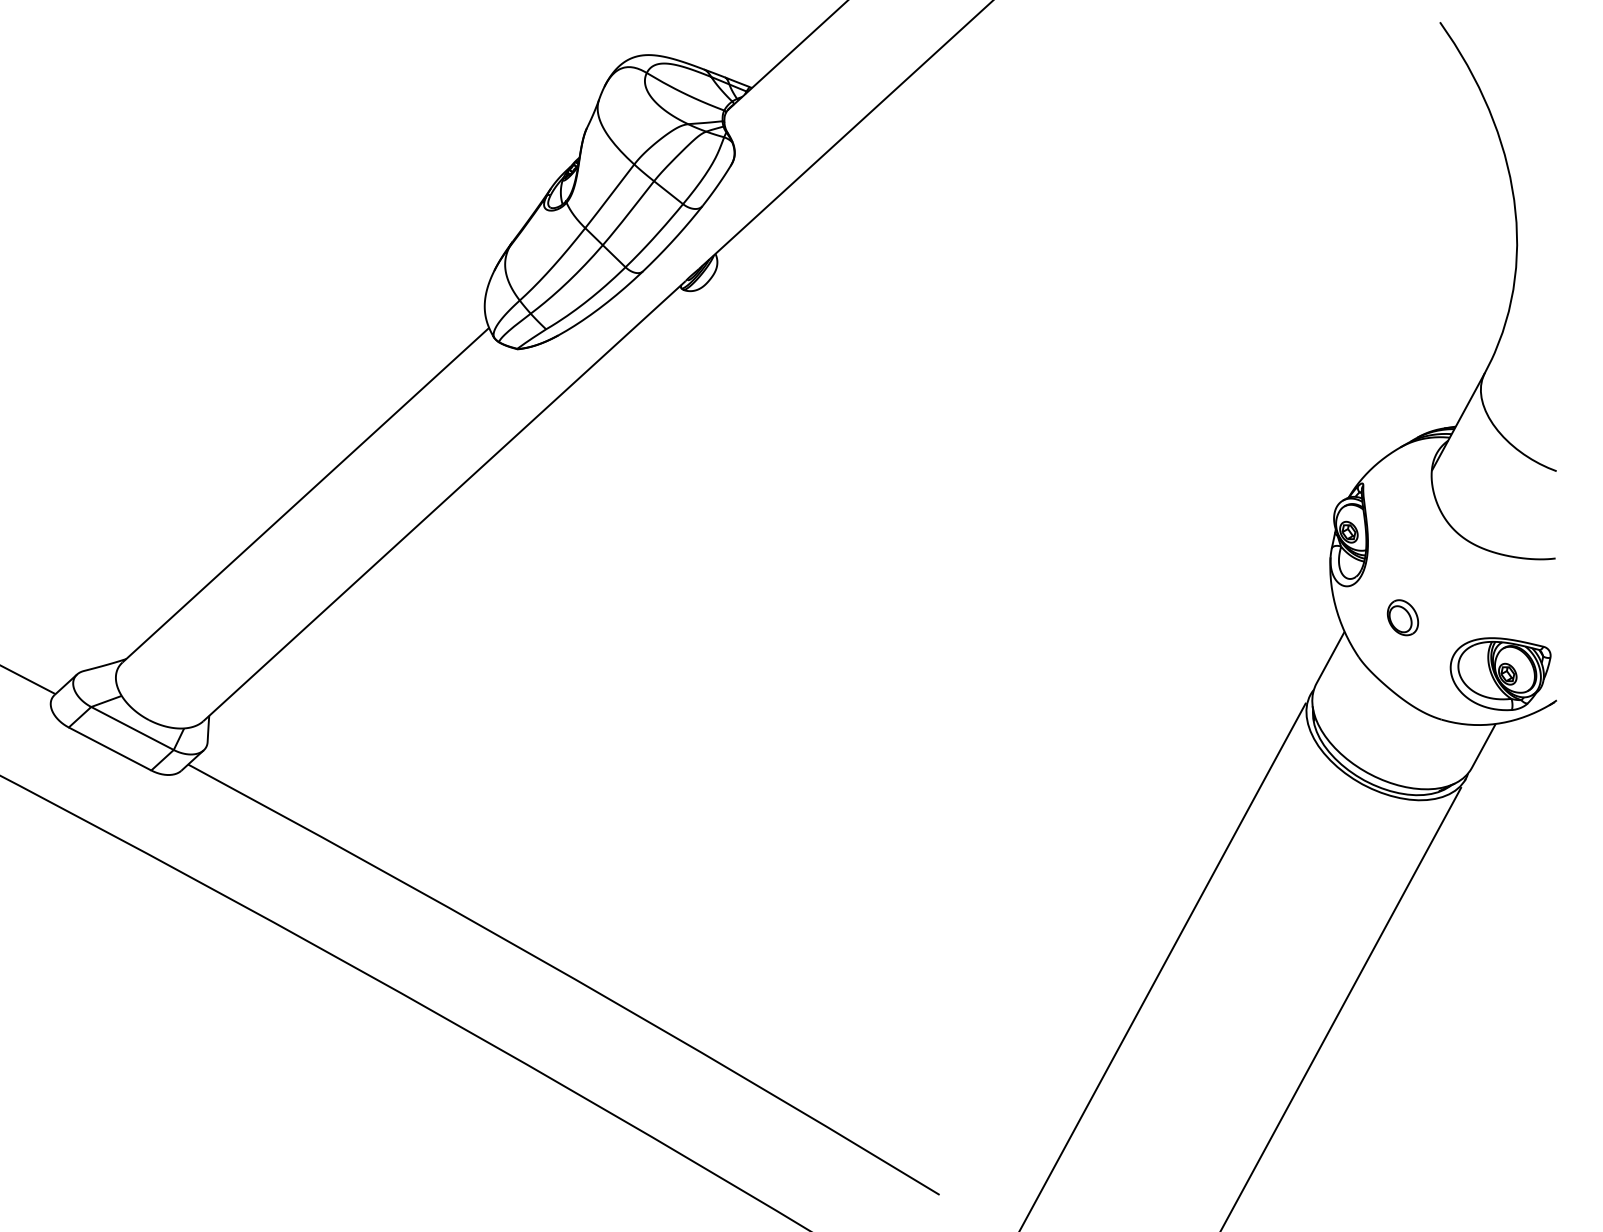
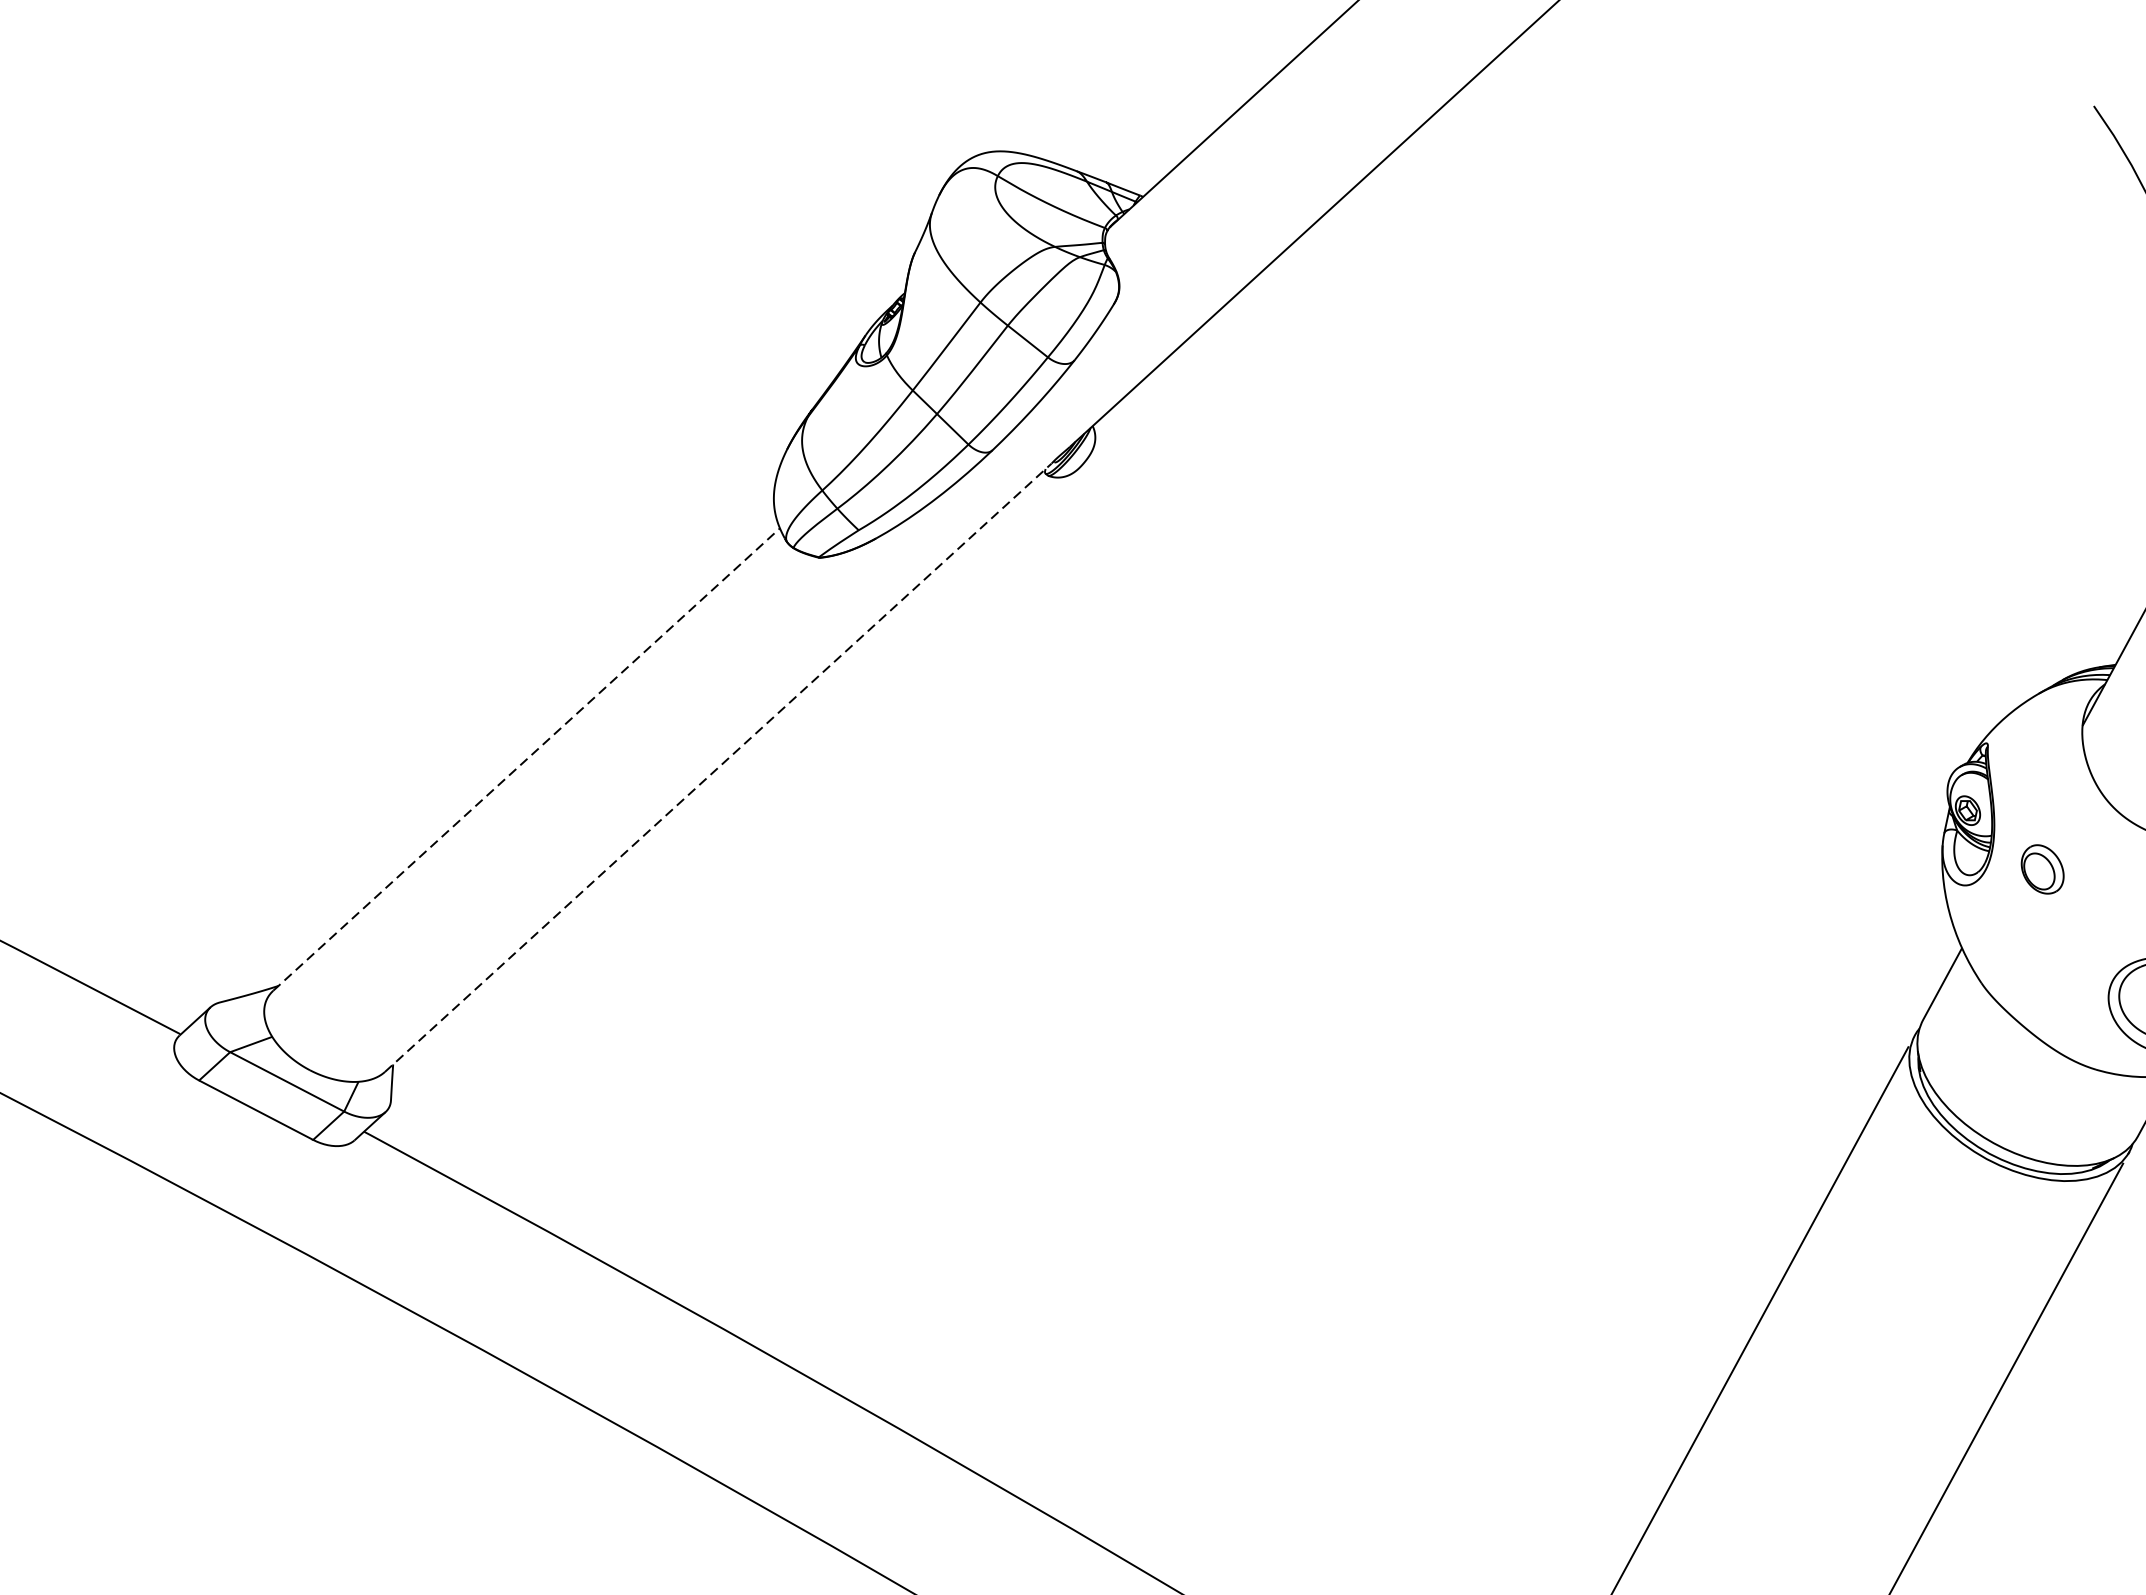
line: (306, 494) -> (527, 758), solid -> dashed
line: (444, 500) -> (718, 766), solid -> dashed
part: (1402, 617) -> (2042, 869), moved

